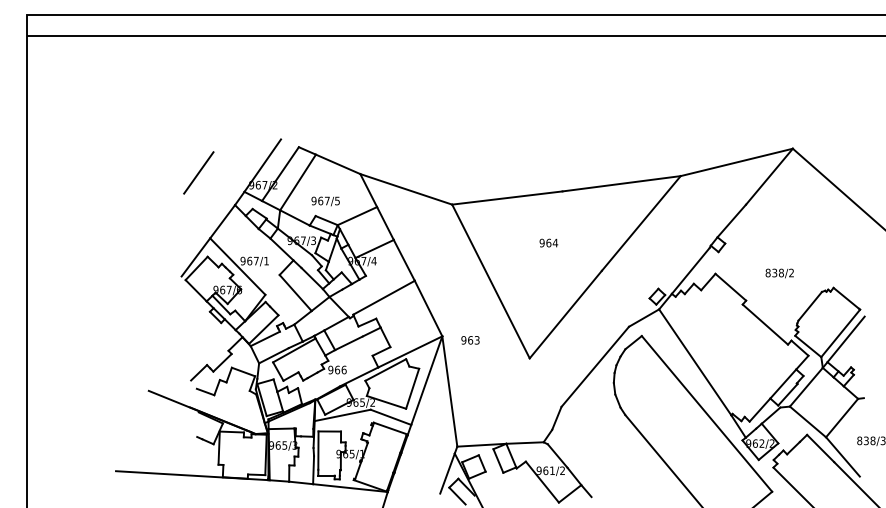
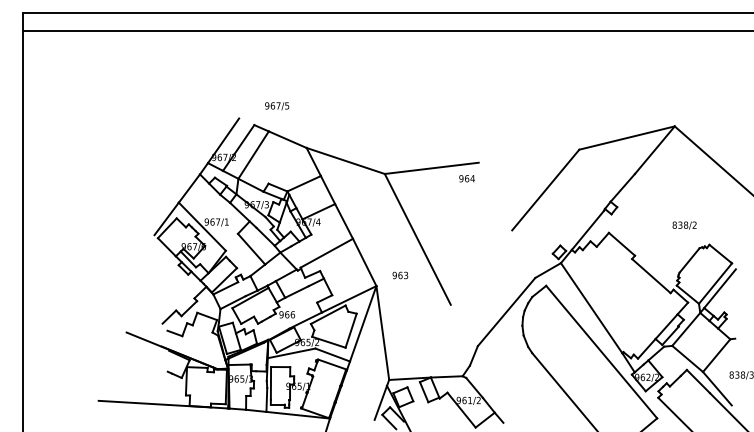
line: (198, 172) -> (168, 146), removed
line: (620, 182) -> (528, 155), removed
text: (326, 201) -> (277, 106), moved
text: (548, 242) -> (466, 178), moved
text: (779, 273) -> (684, 225), moved
line: (565, 314) -> (481, 267), removed
text: (470, 340) -> (400, 275), moved

